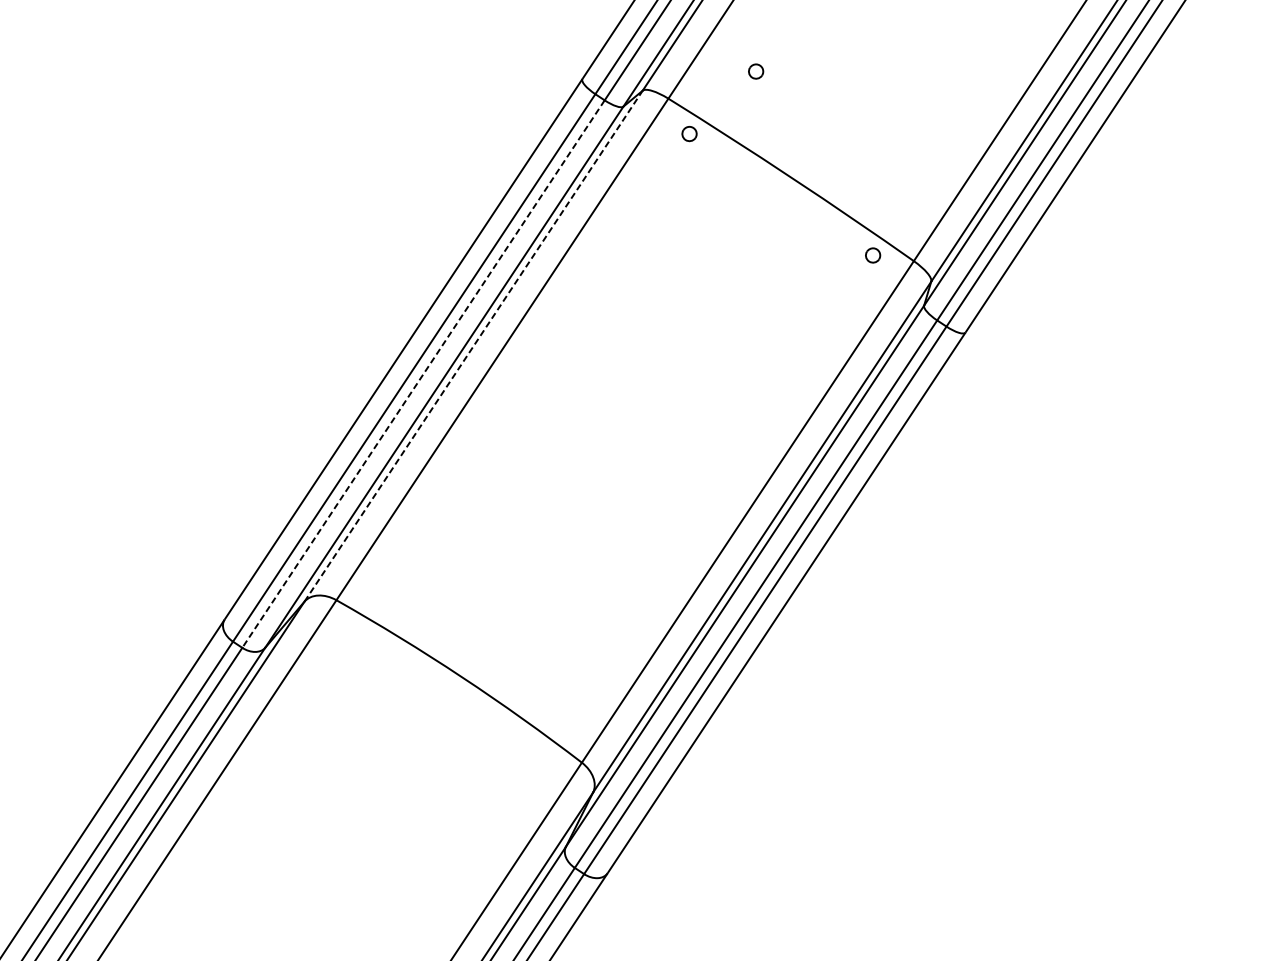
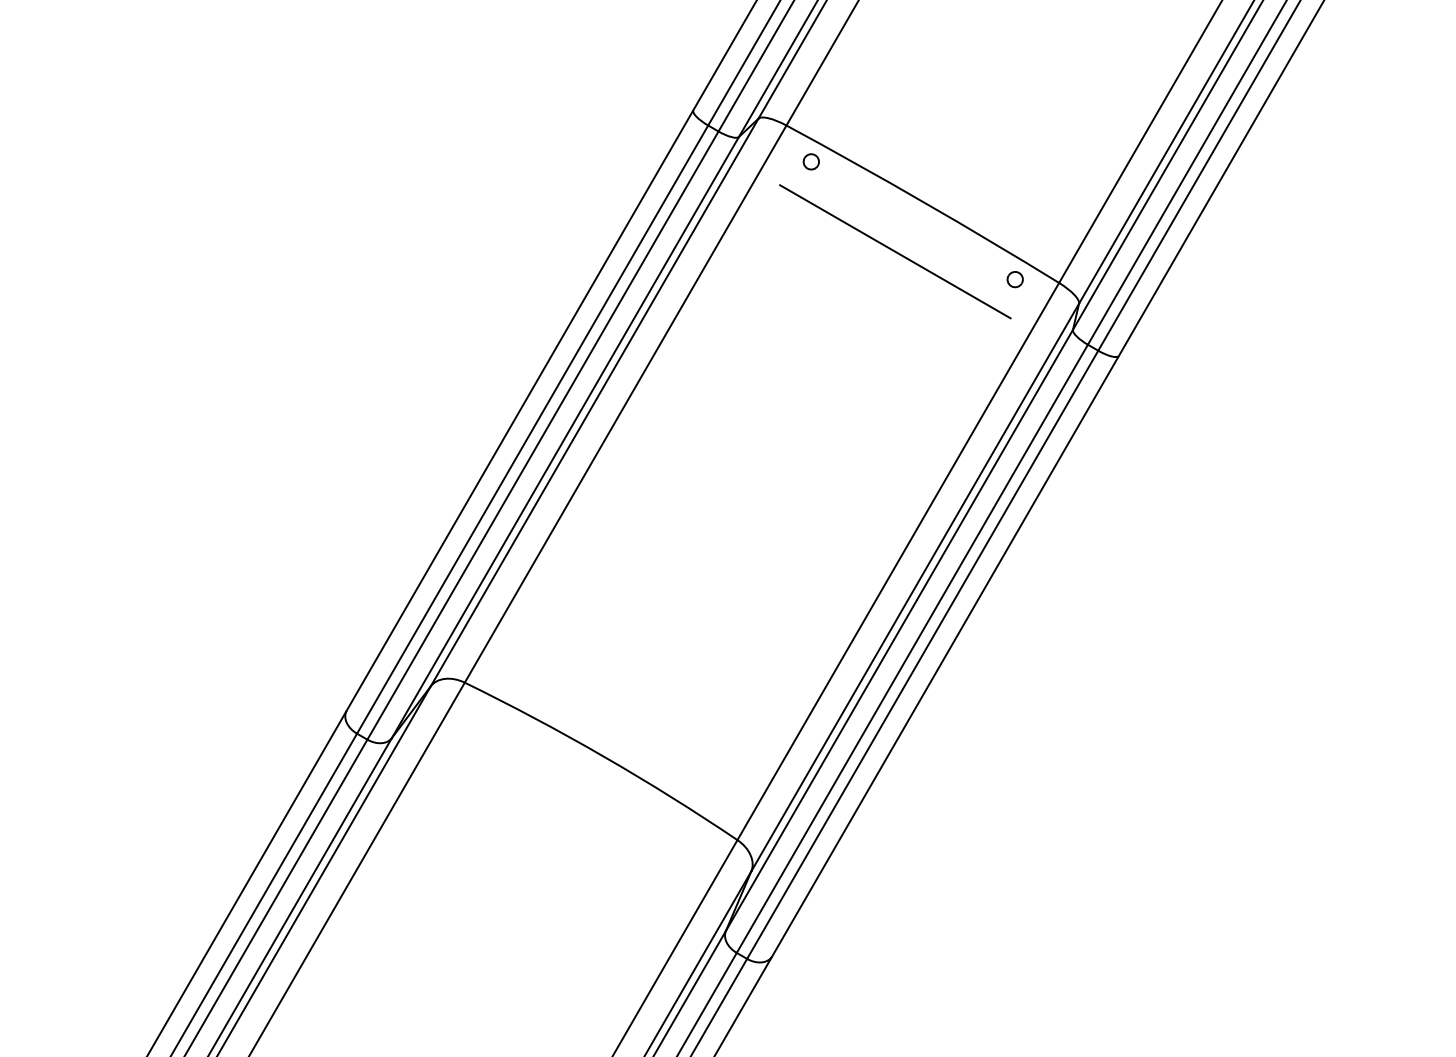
part: (755, 71) -> (877, 90), removed
line: (762, 222) -> (895, 251), added
line: (473, 346) -> (594, 402), dashed -> solid
line: (423, 374) -> (542, 436), dashed -> solid

